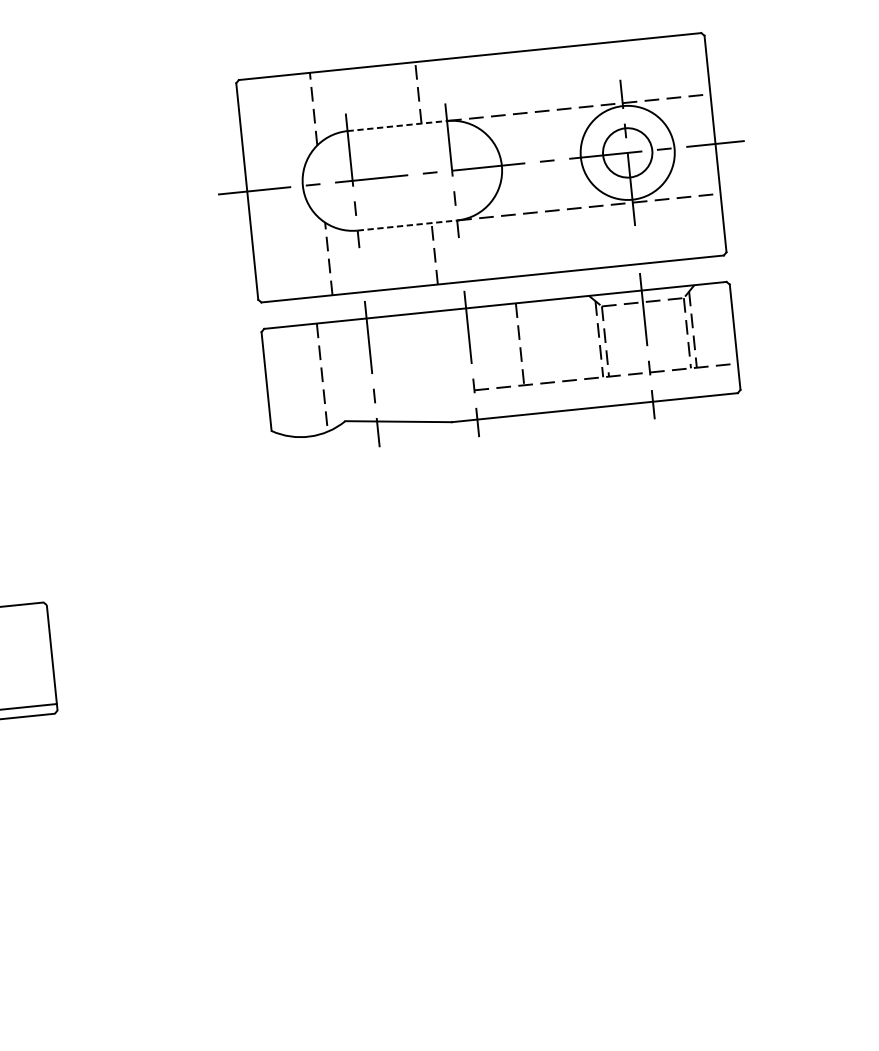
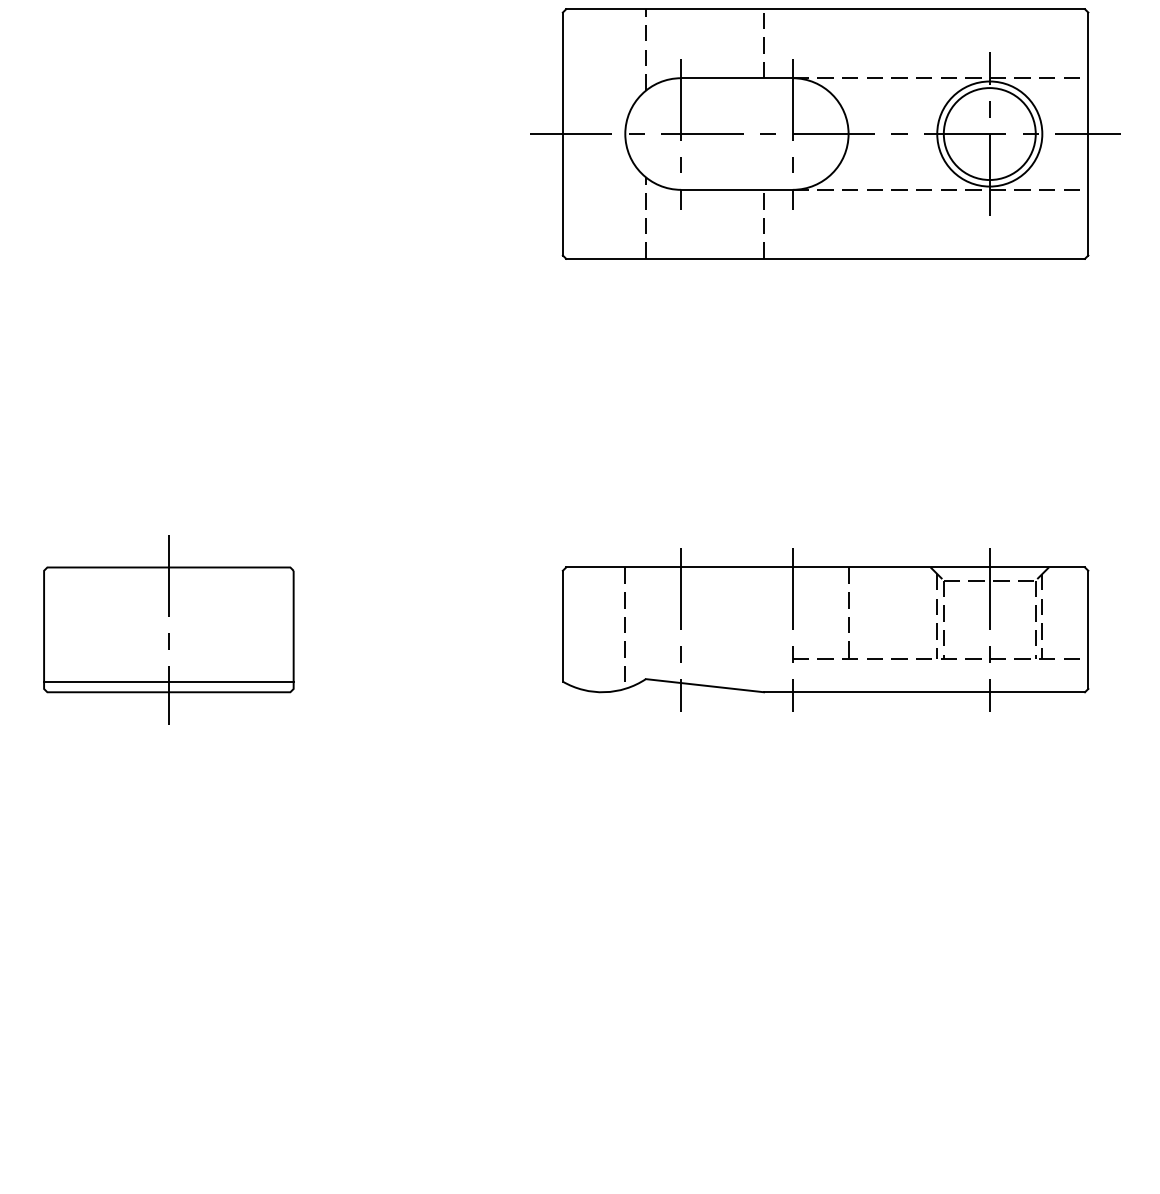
line: (396, 126) -> (736, 78), dashed -> solid
circle: (627, 153) -> (989, 134), size x1.67
line: (407, 225) -> (736, 189), dashed -> solid
part: (500, 360) -> (825, 629), moved

